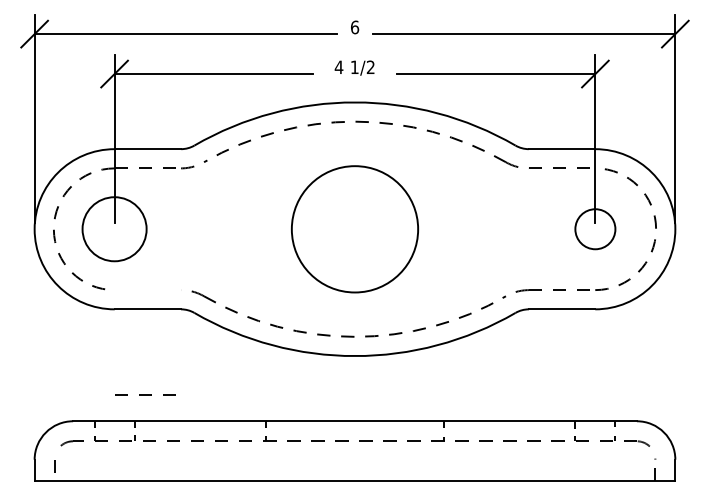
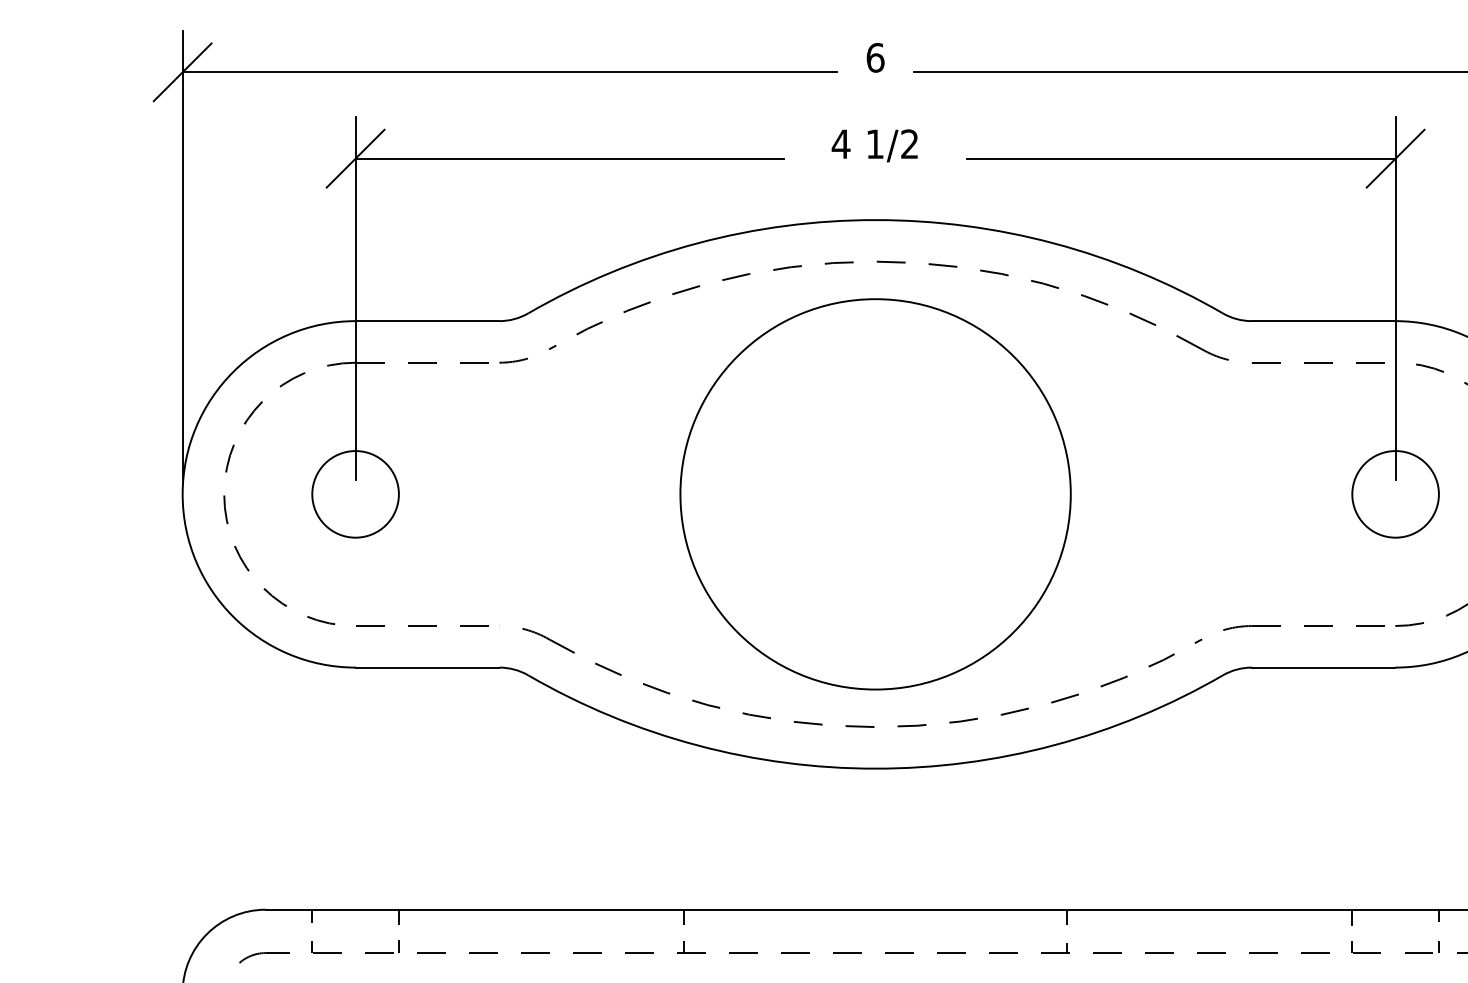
circle: (114, 229) -> (355, 494), size x0.62
circle: (354, 229) -> (874, 494), size x1.43
line: (145, 394) -> (422, 624), moved

